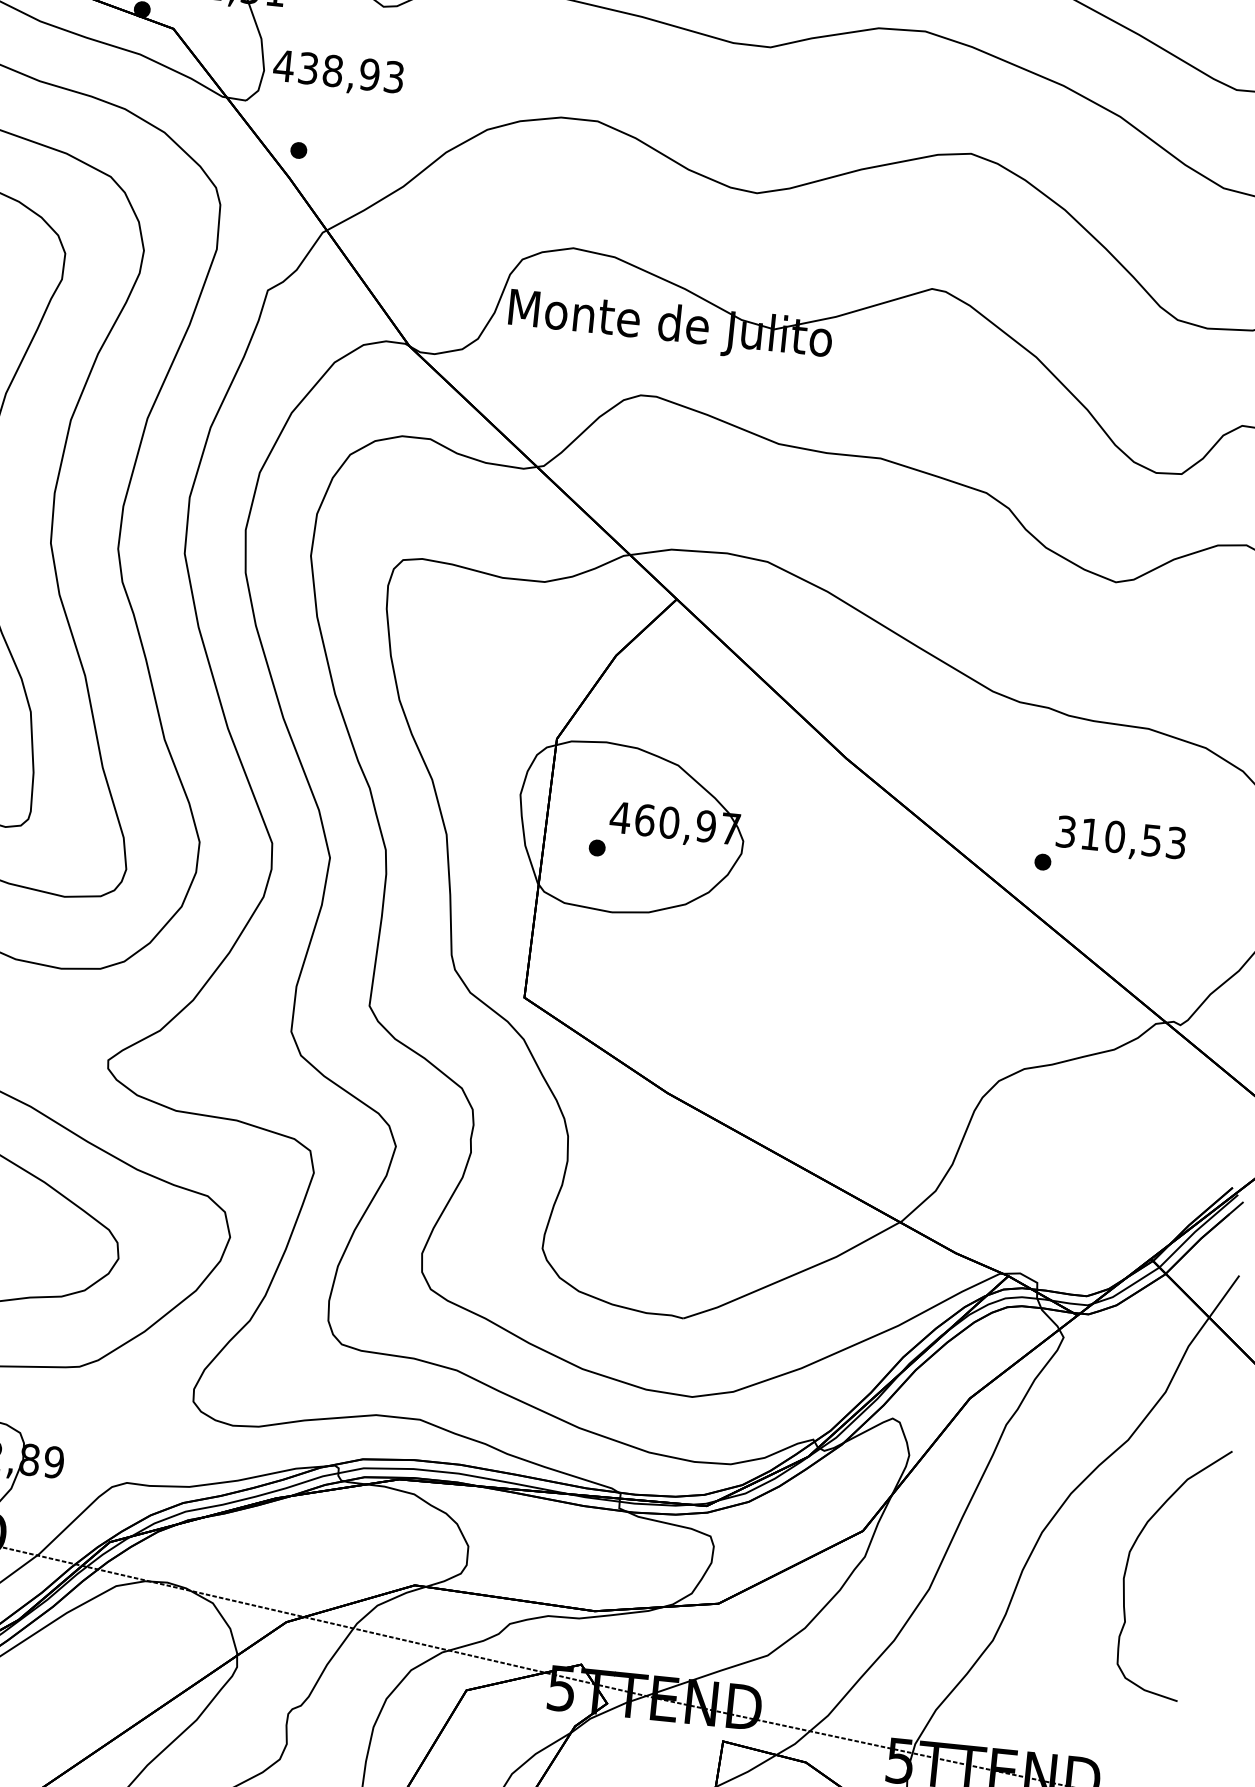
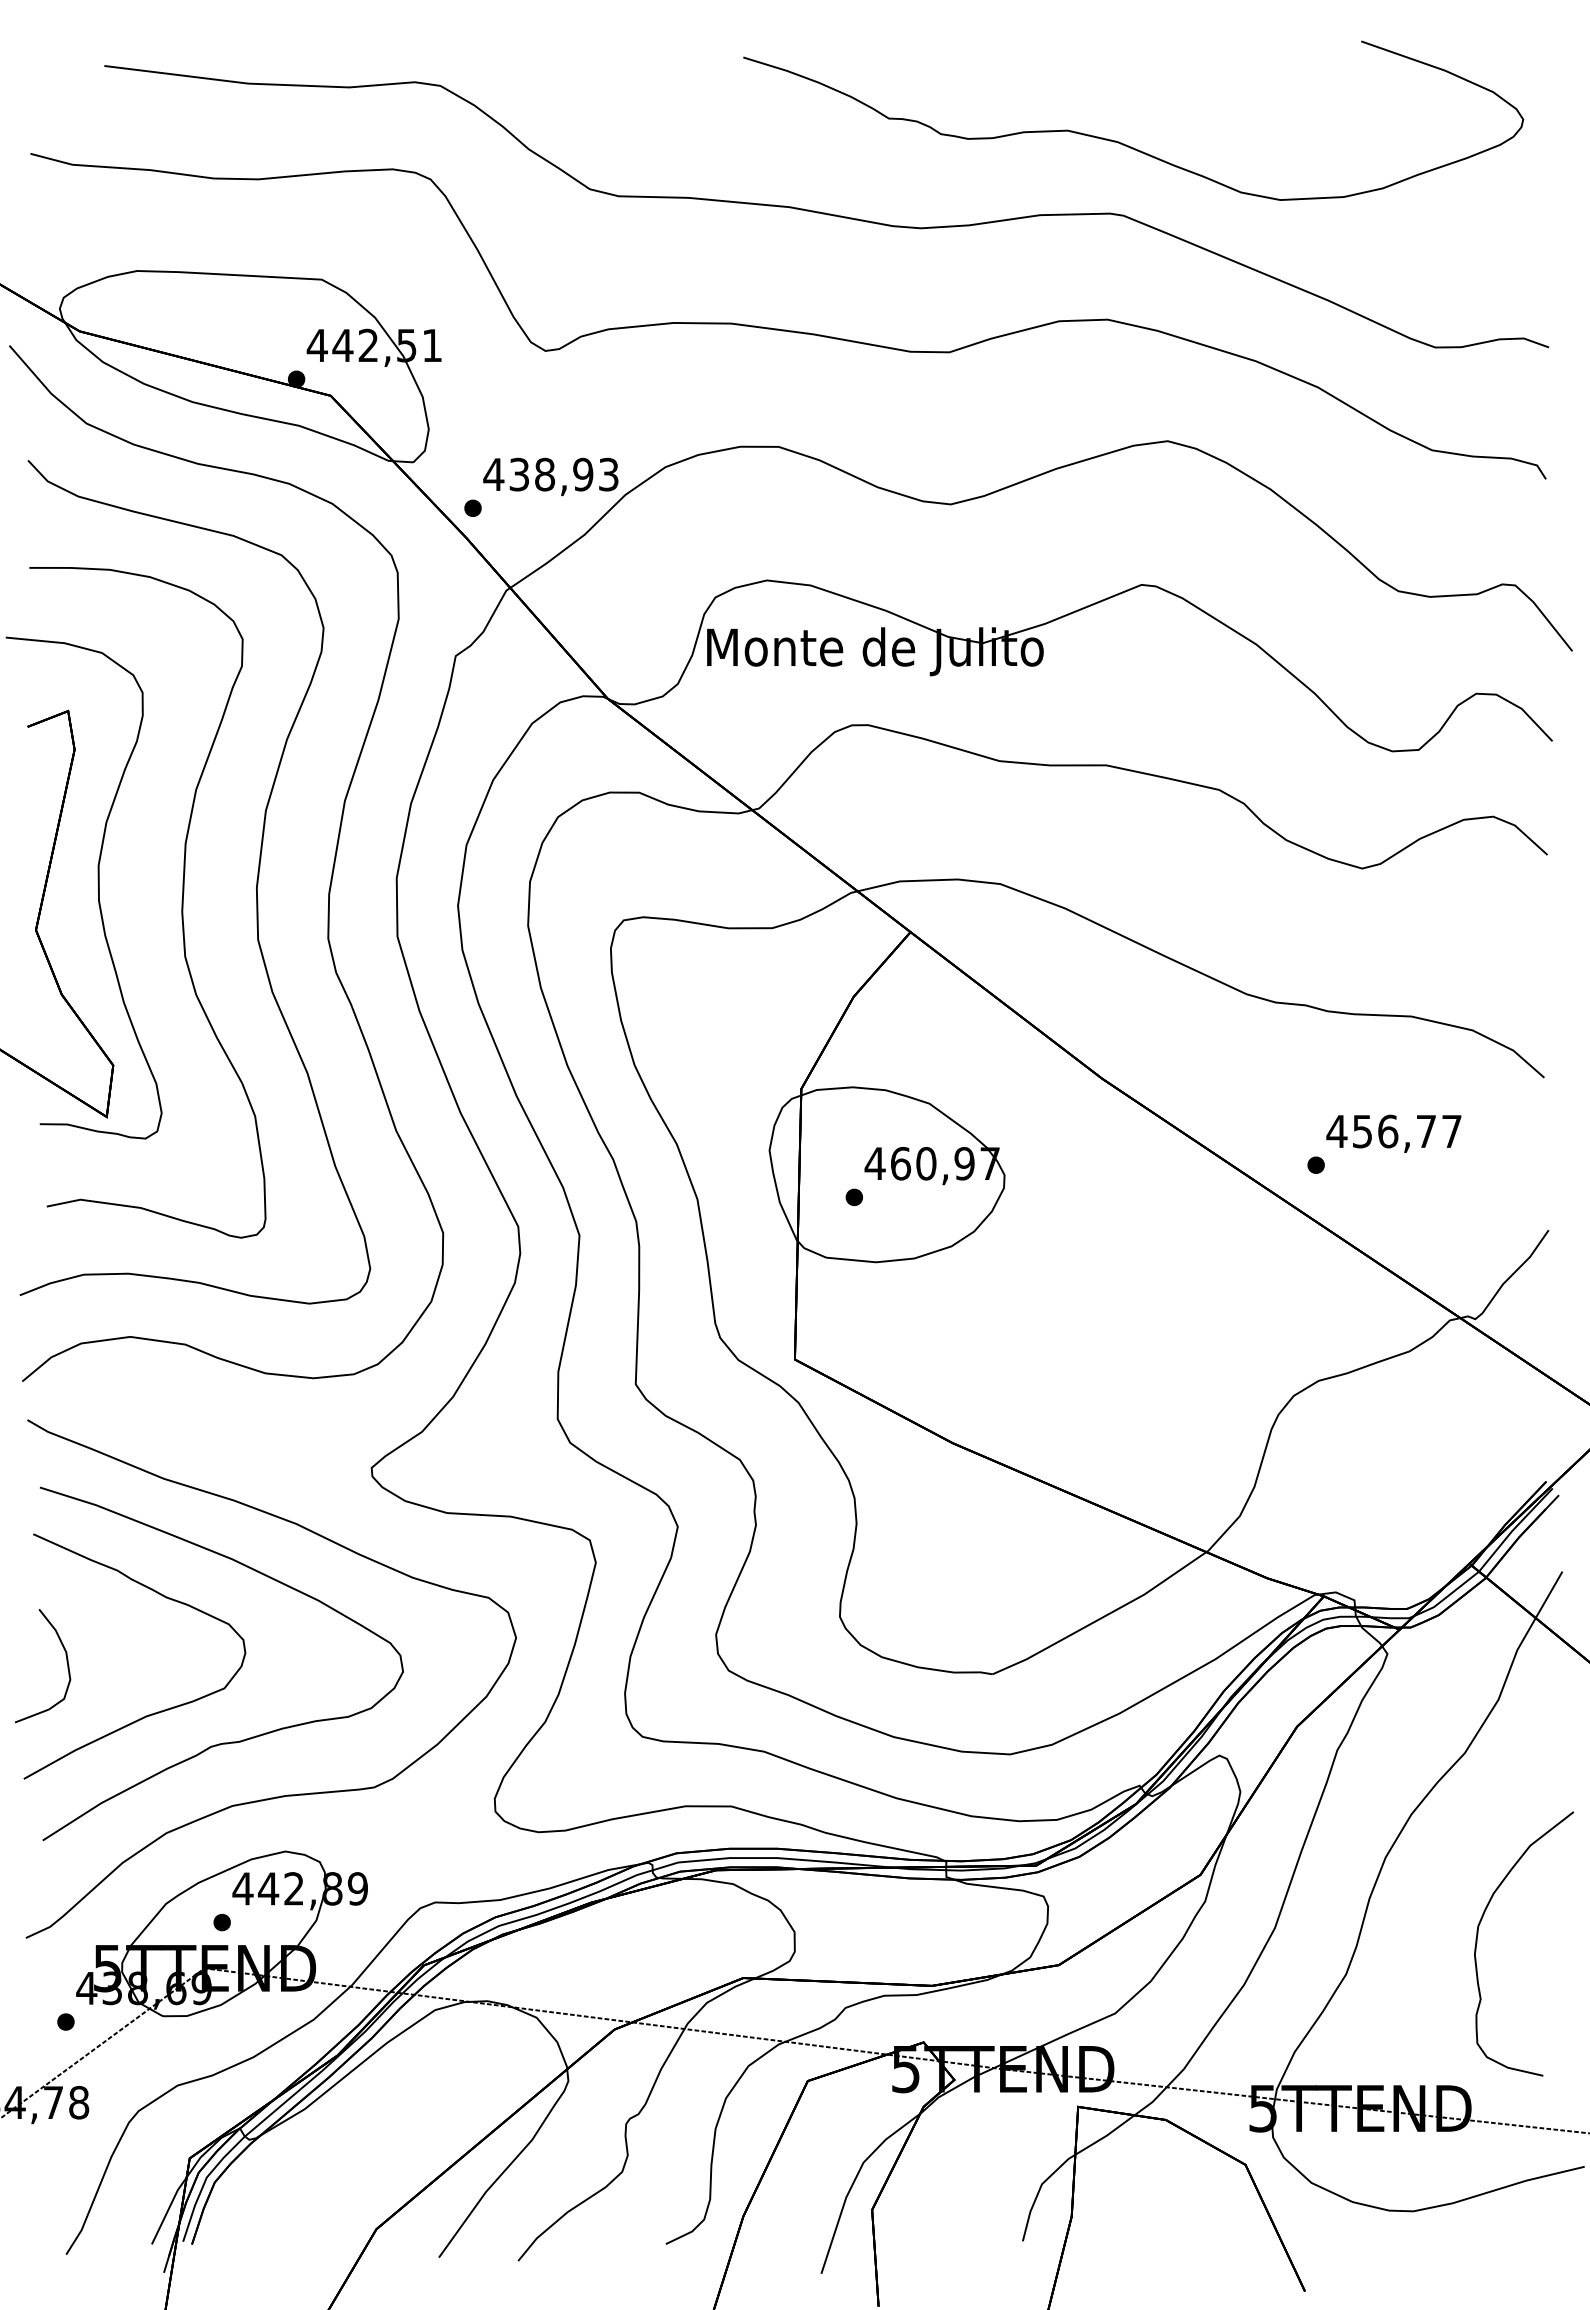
text: (338, 73) -> (550, 476), moved
text: (1120, 837) -> (1393, 1131), 310,53 -> 456,77
curve: (1129, 1560) -> (1478, 1935), moved

